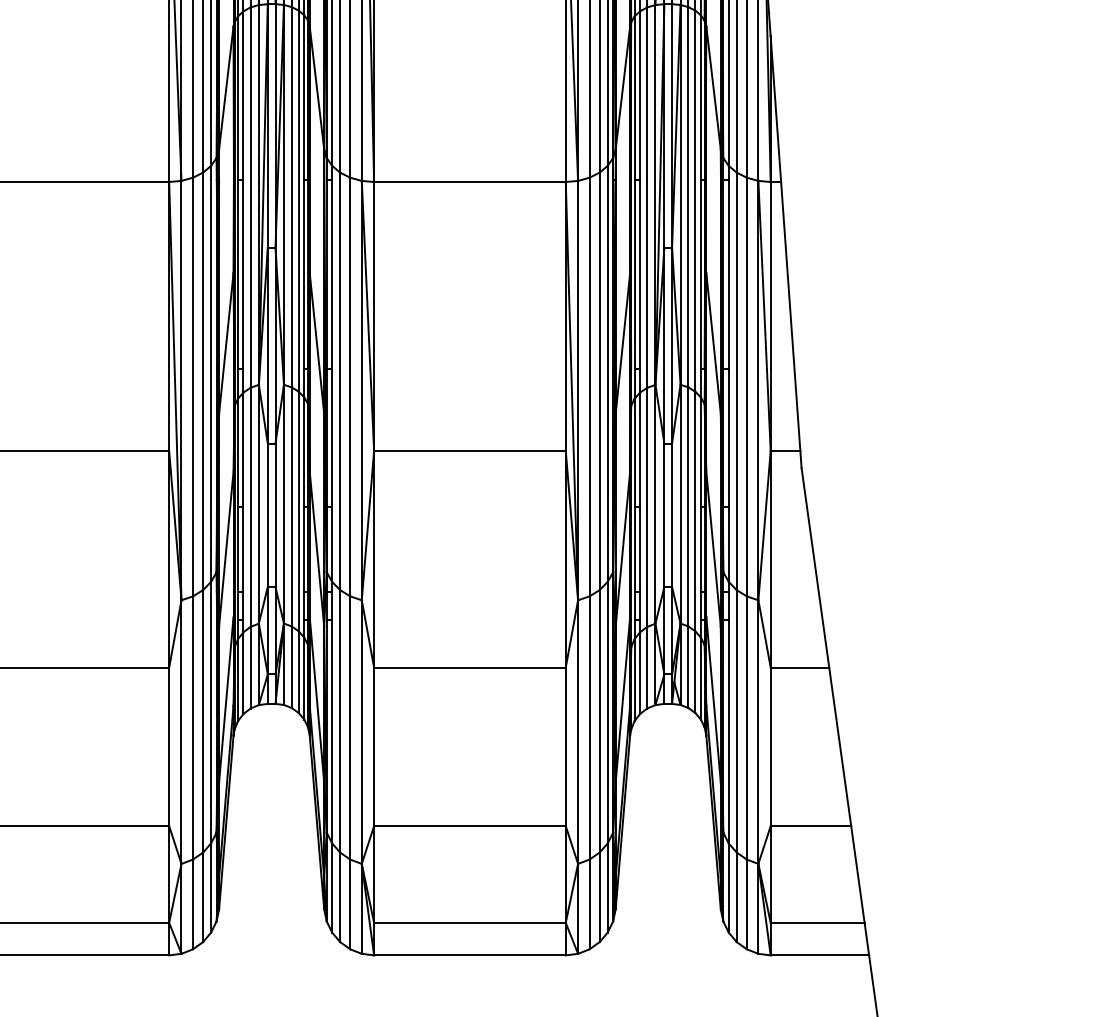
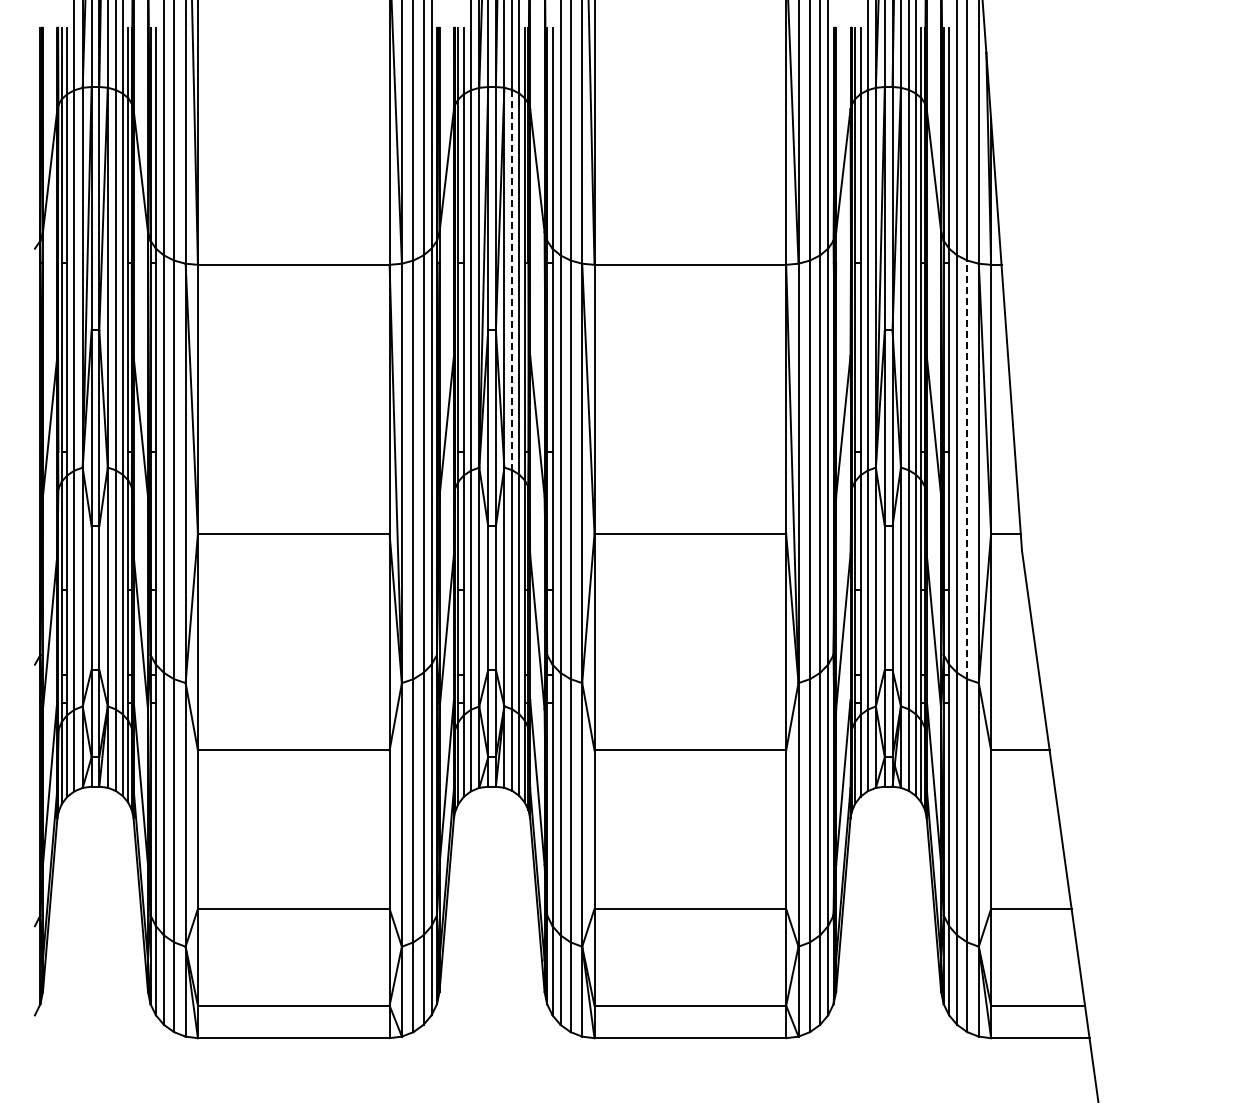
line: (292, 197) -> (512, 280), solid -> dashed
line: (747, 386) -> (967, 469), solid -> dashed

